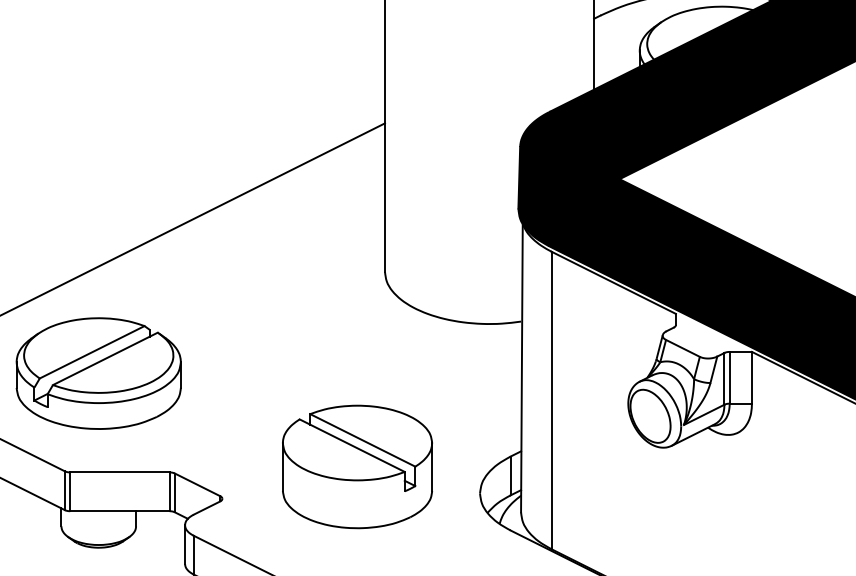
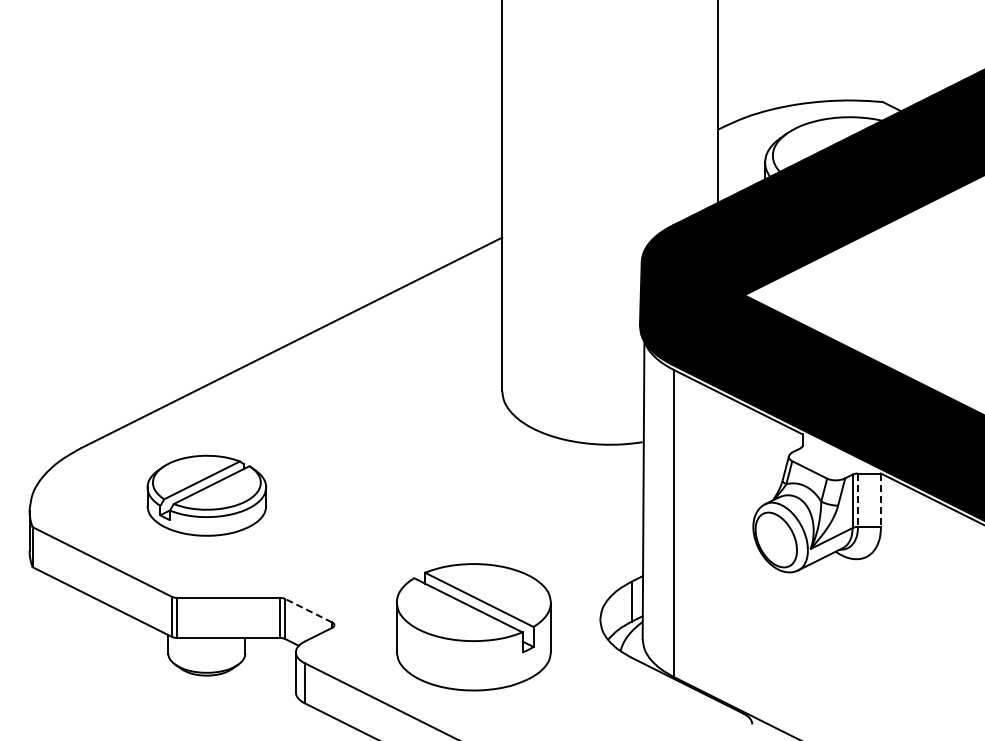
part: (98, 373) -> (206, 495), size x0.7
line: (730, 378) -> (858, 500), solid -> dashed
line: (751, 378) -> (880, 500), solid -> dashed
part: (357, 467) -> (473, 627), moved
line: (197, 484) -> (308, 610), solid -> dashed

